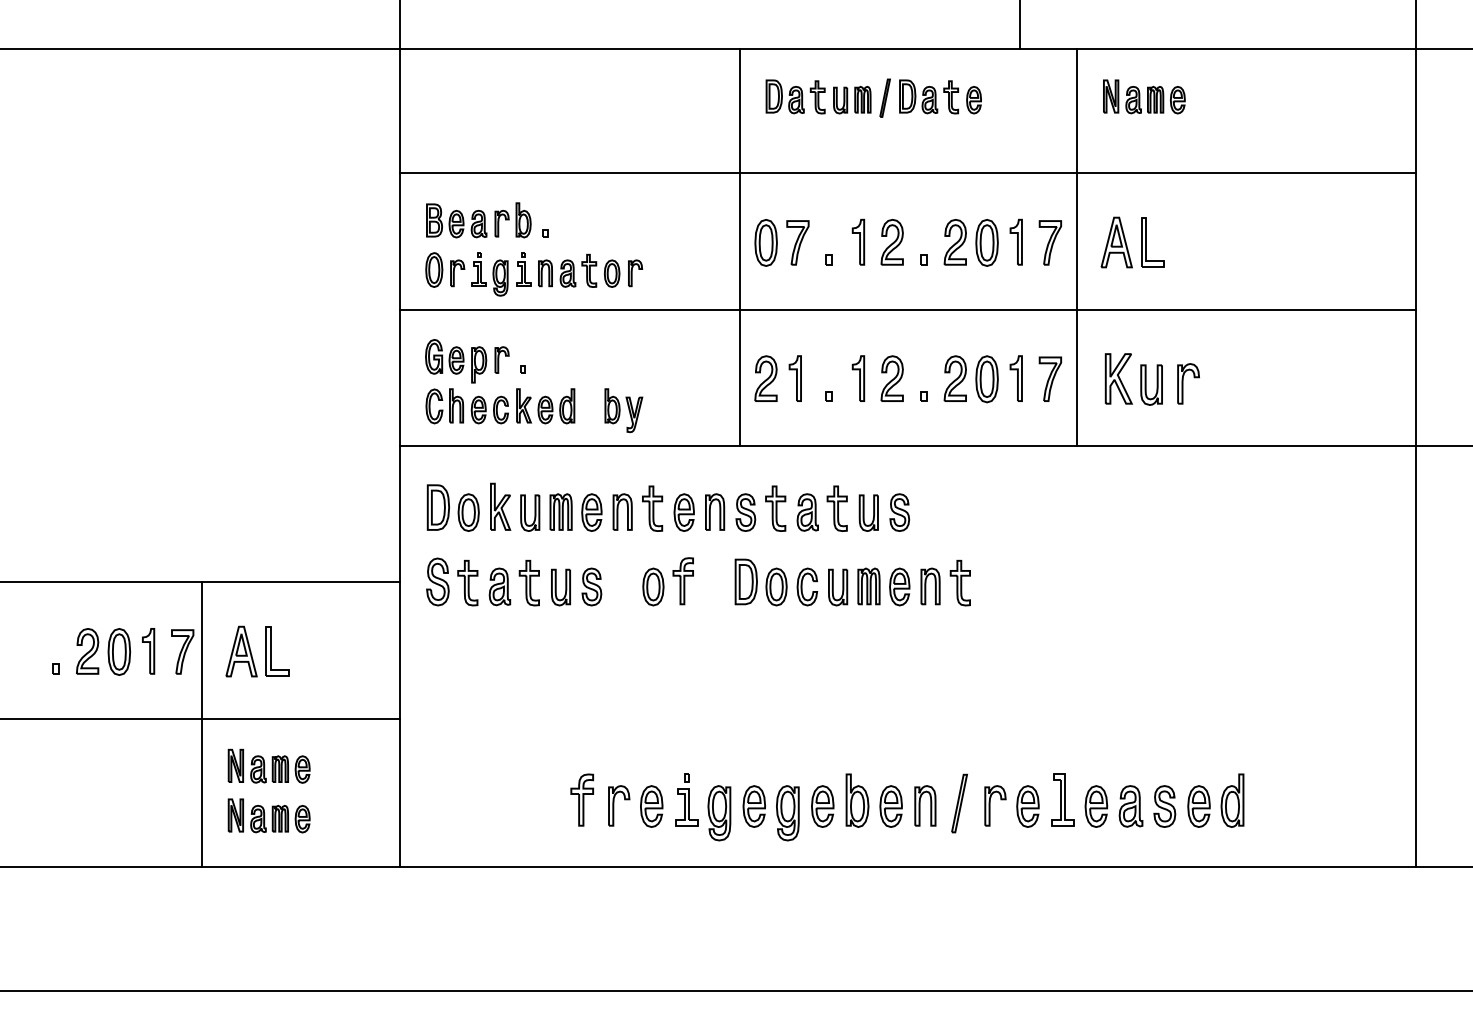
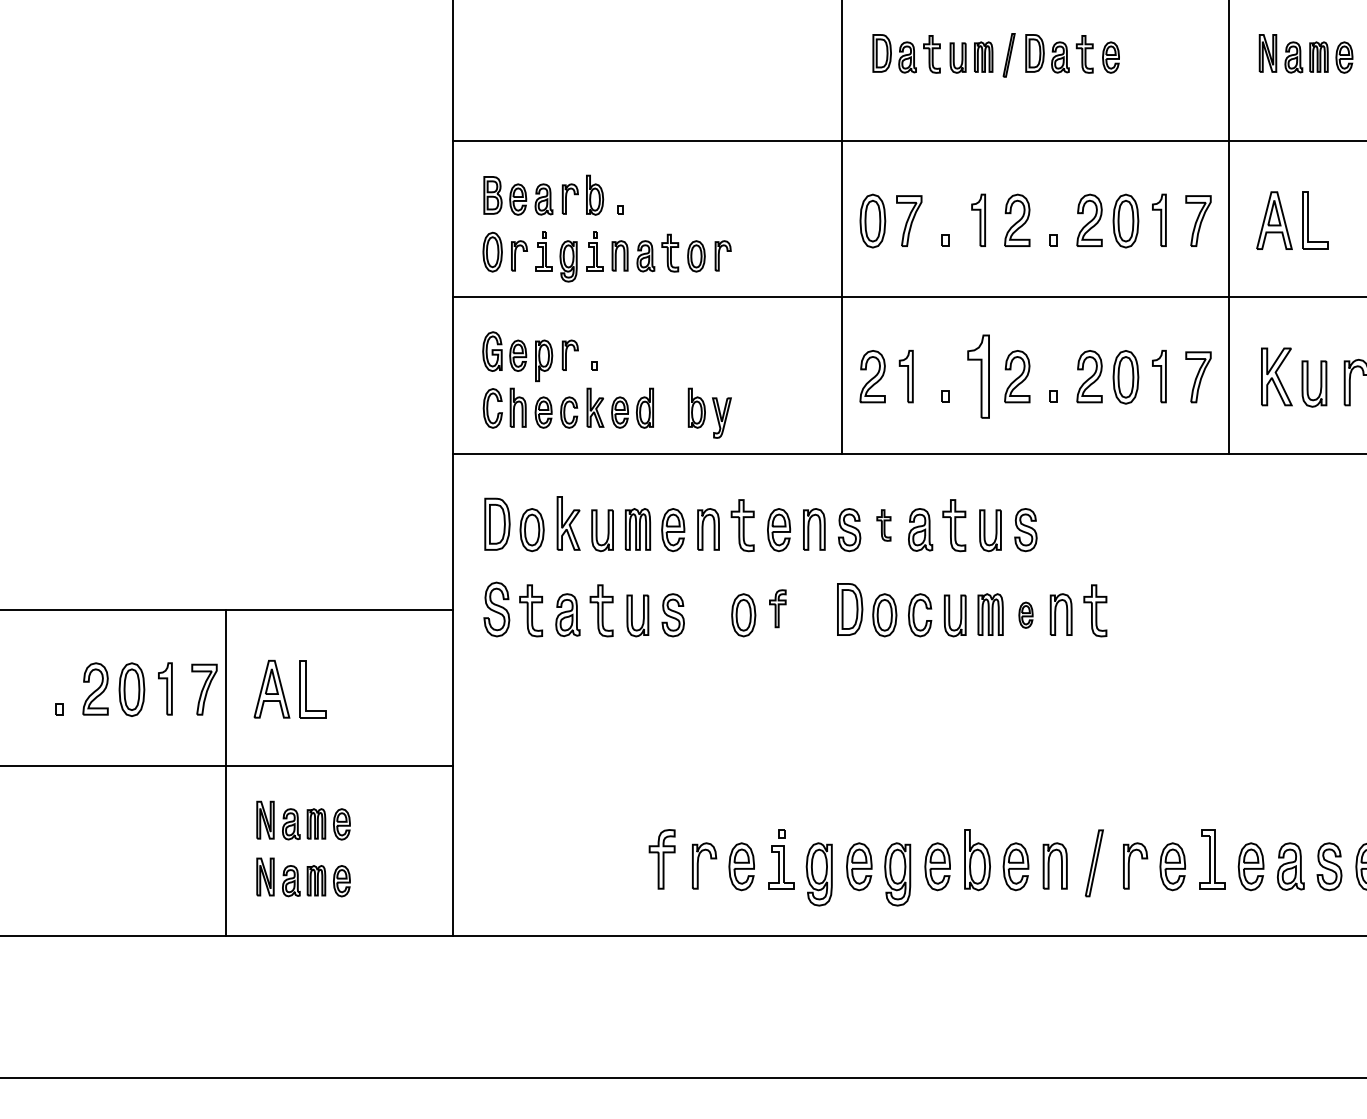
part: (858, 378) -> (978, 376), size x1.6
part: (775, 508) -> (883, 525), size x0.6
part: (682, 581) -> (777, 608), size x0.7
part: (899, 586) -> (1025, 614), size x0.6

